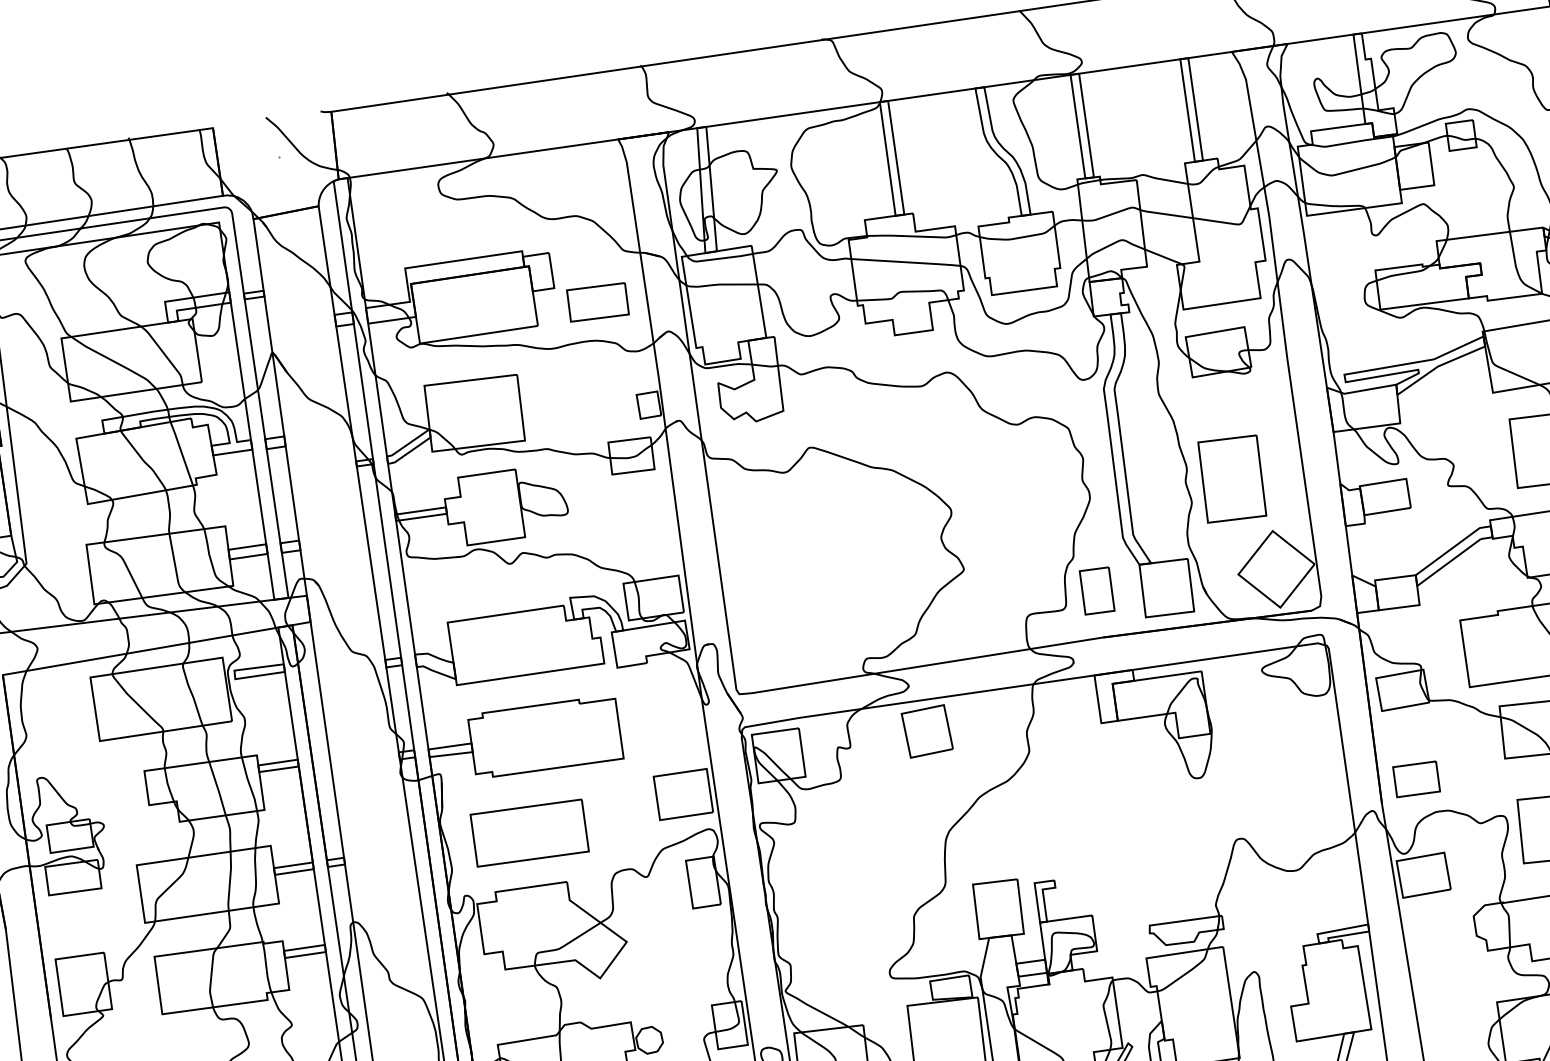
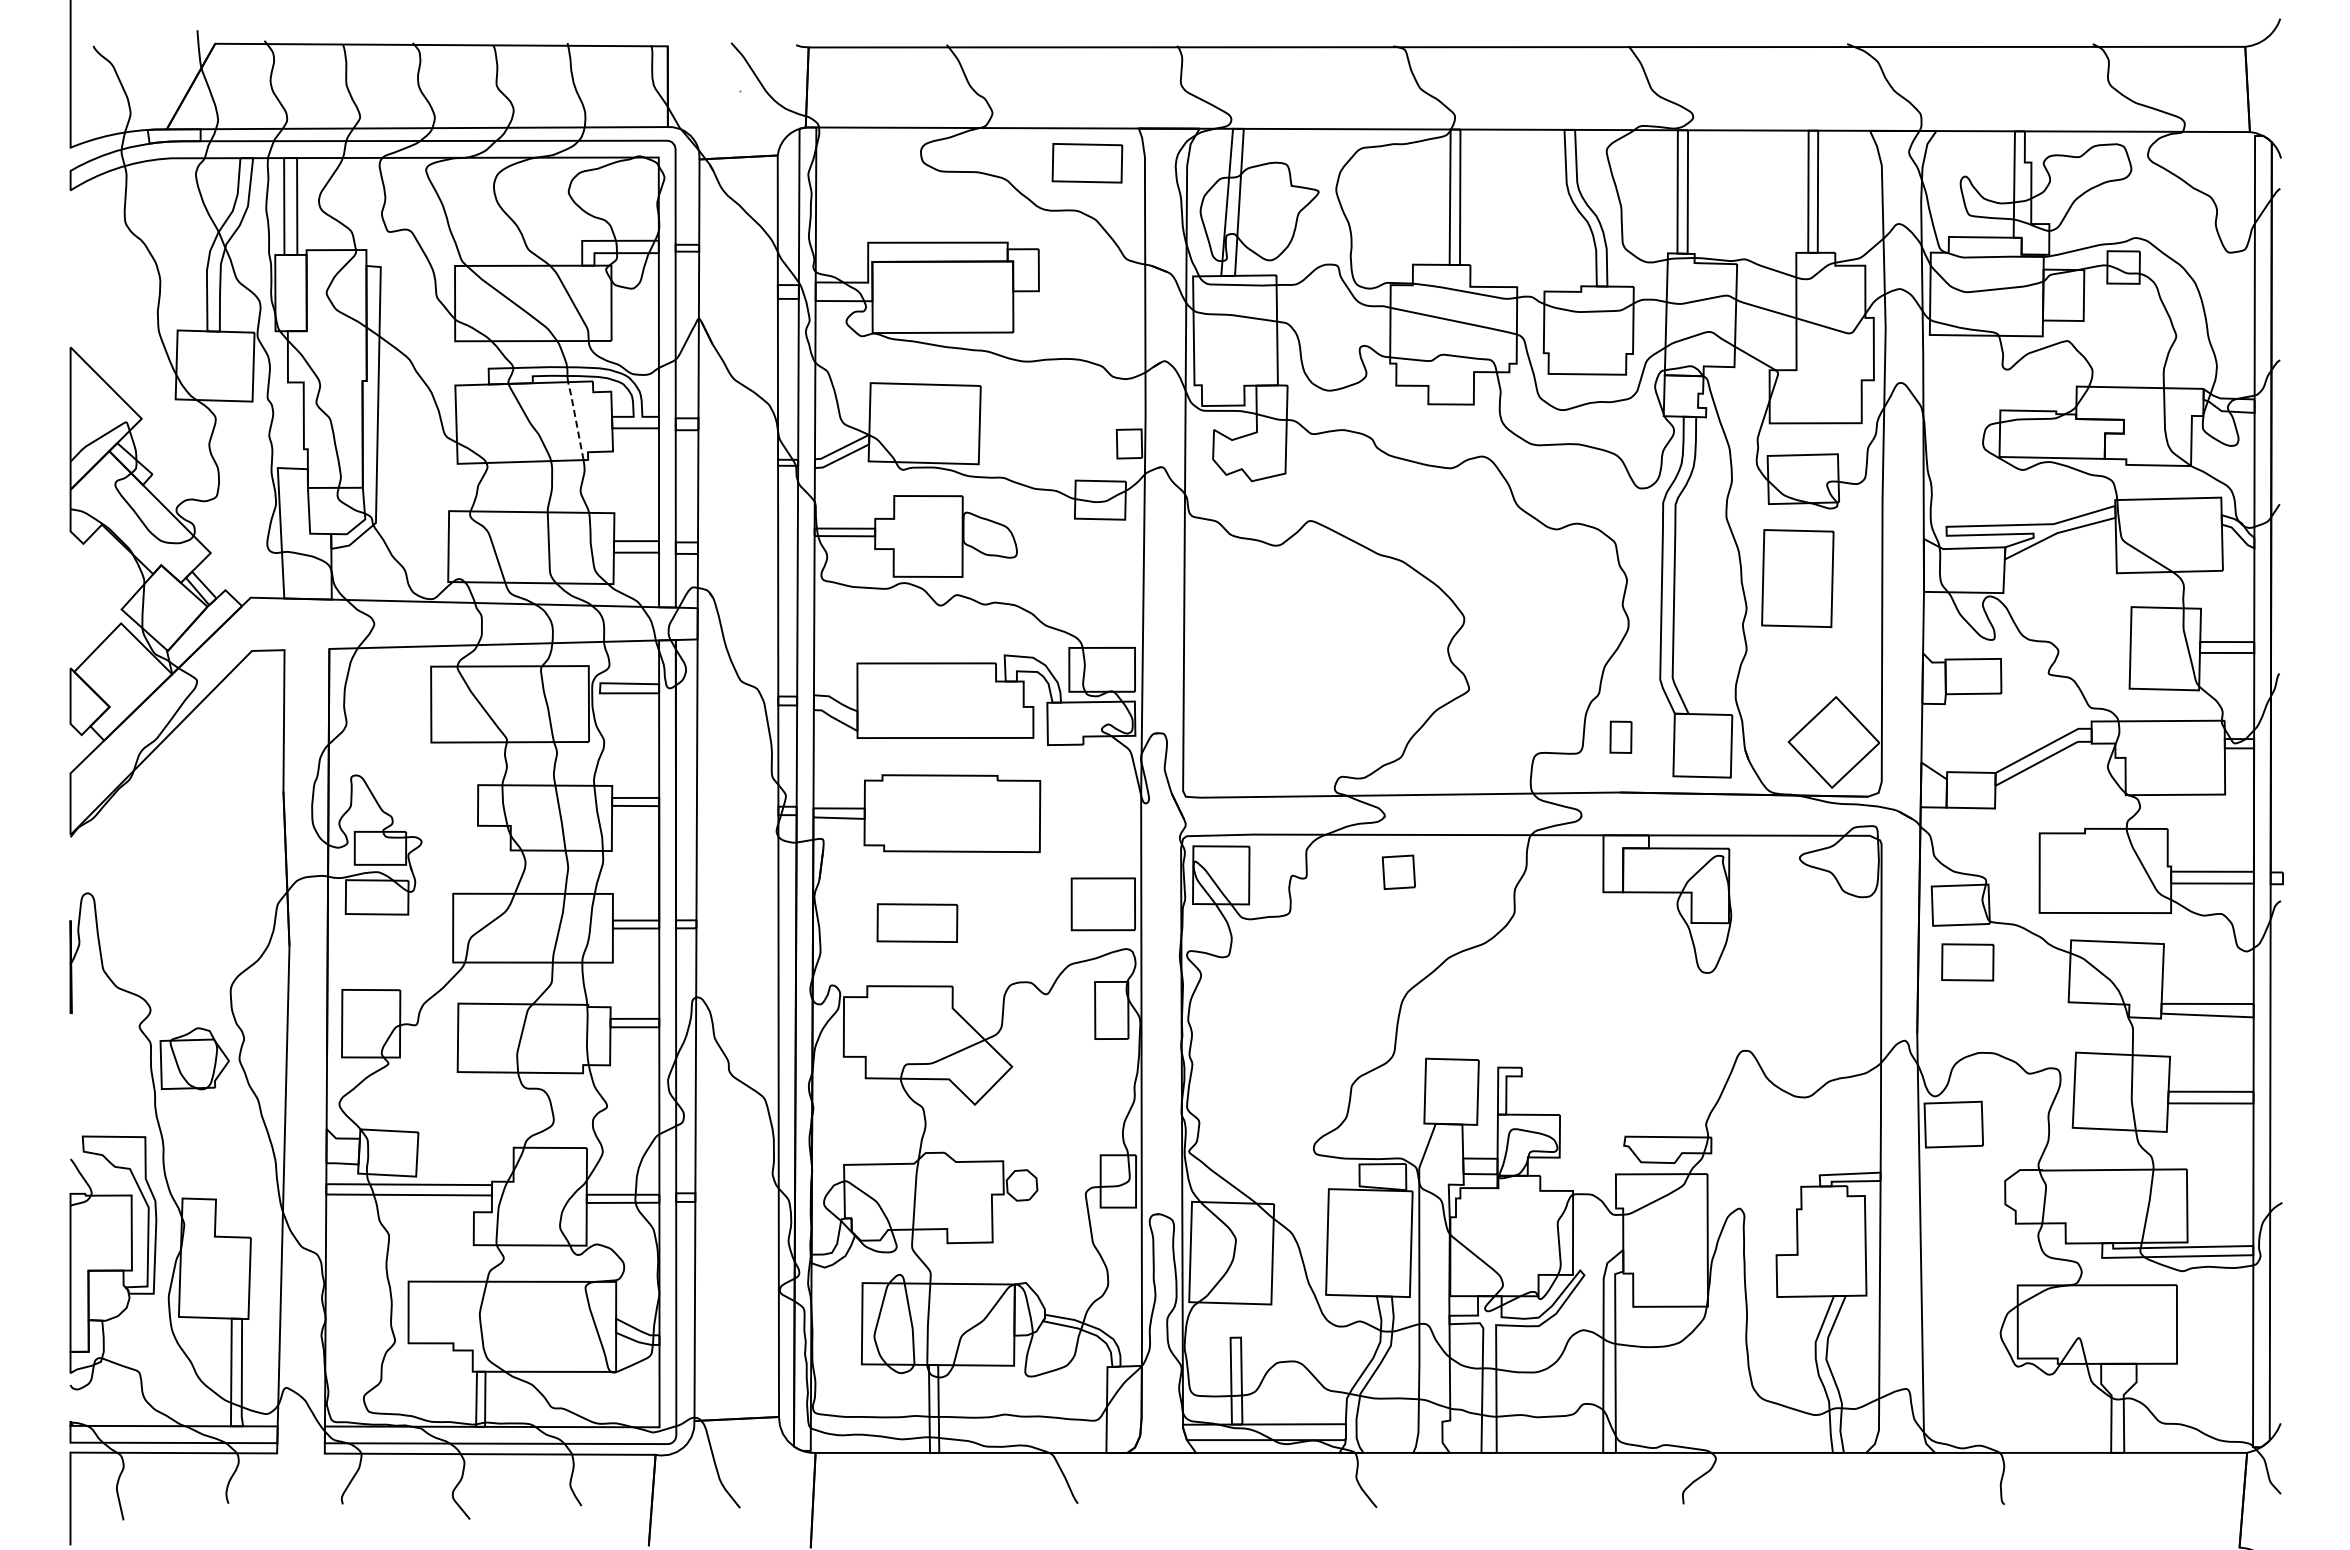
part: (598, 302) -> (1087, 163), moved
line: (181, 452) -> (575, 419), solid -> dashed
part: (1232, 479) -> (1797, 578), moved
part: (1096, 591) -> (1620, 737), size x0.6
part: (927, 731) -> (1398, 872), size x0.6
part: (1416, 779) -> (1967, 962), moved
part: (529, 832) -> (917, 922), size x0.6

